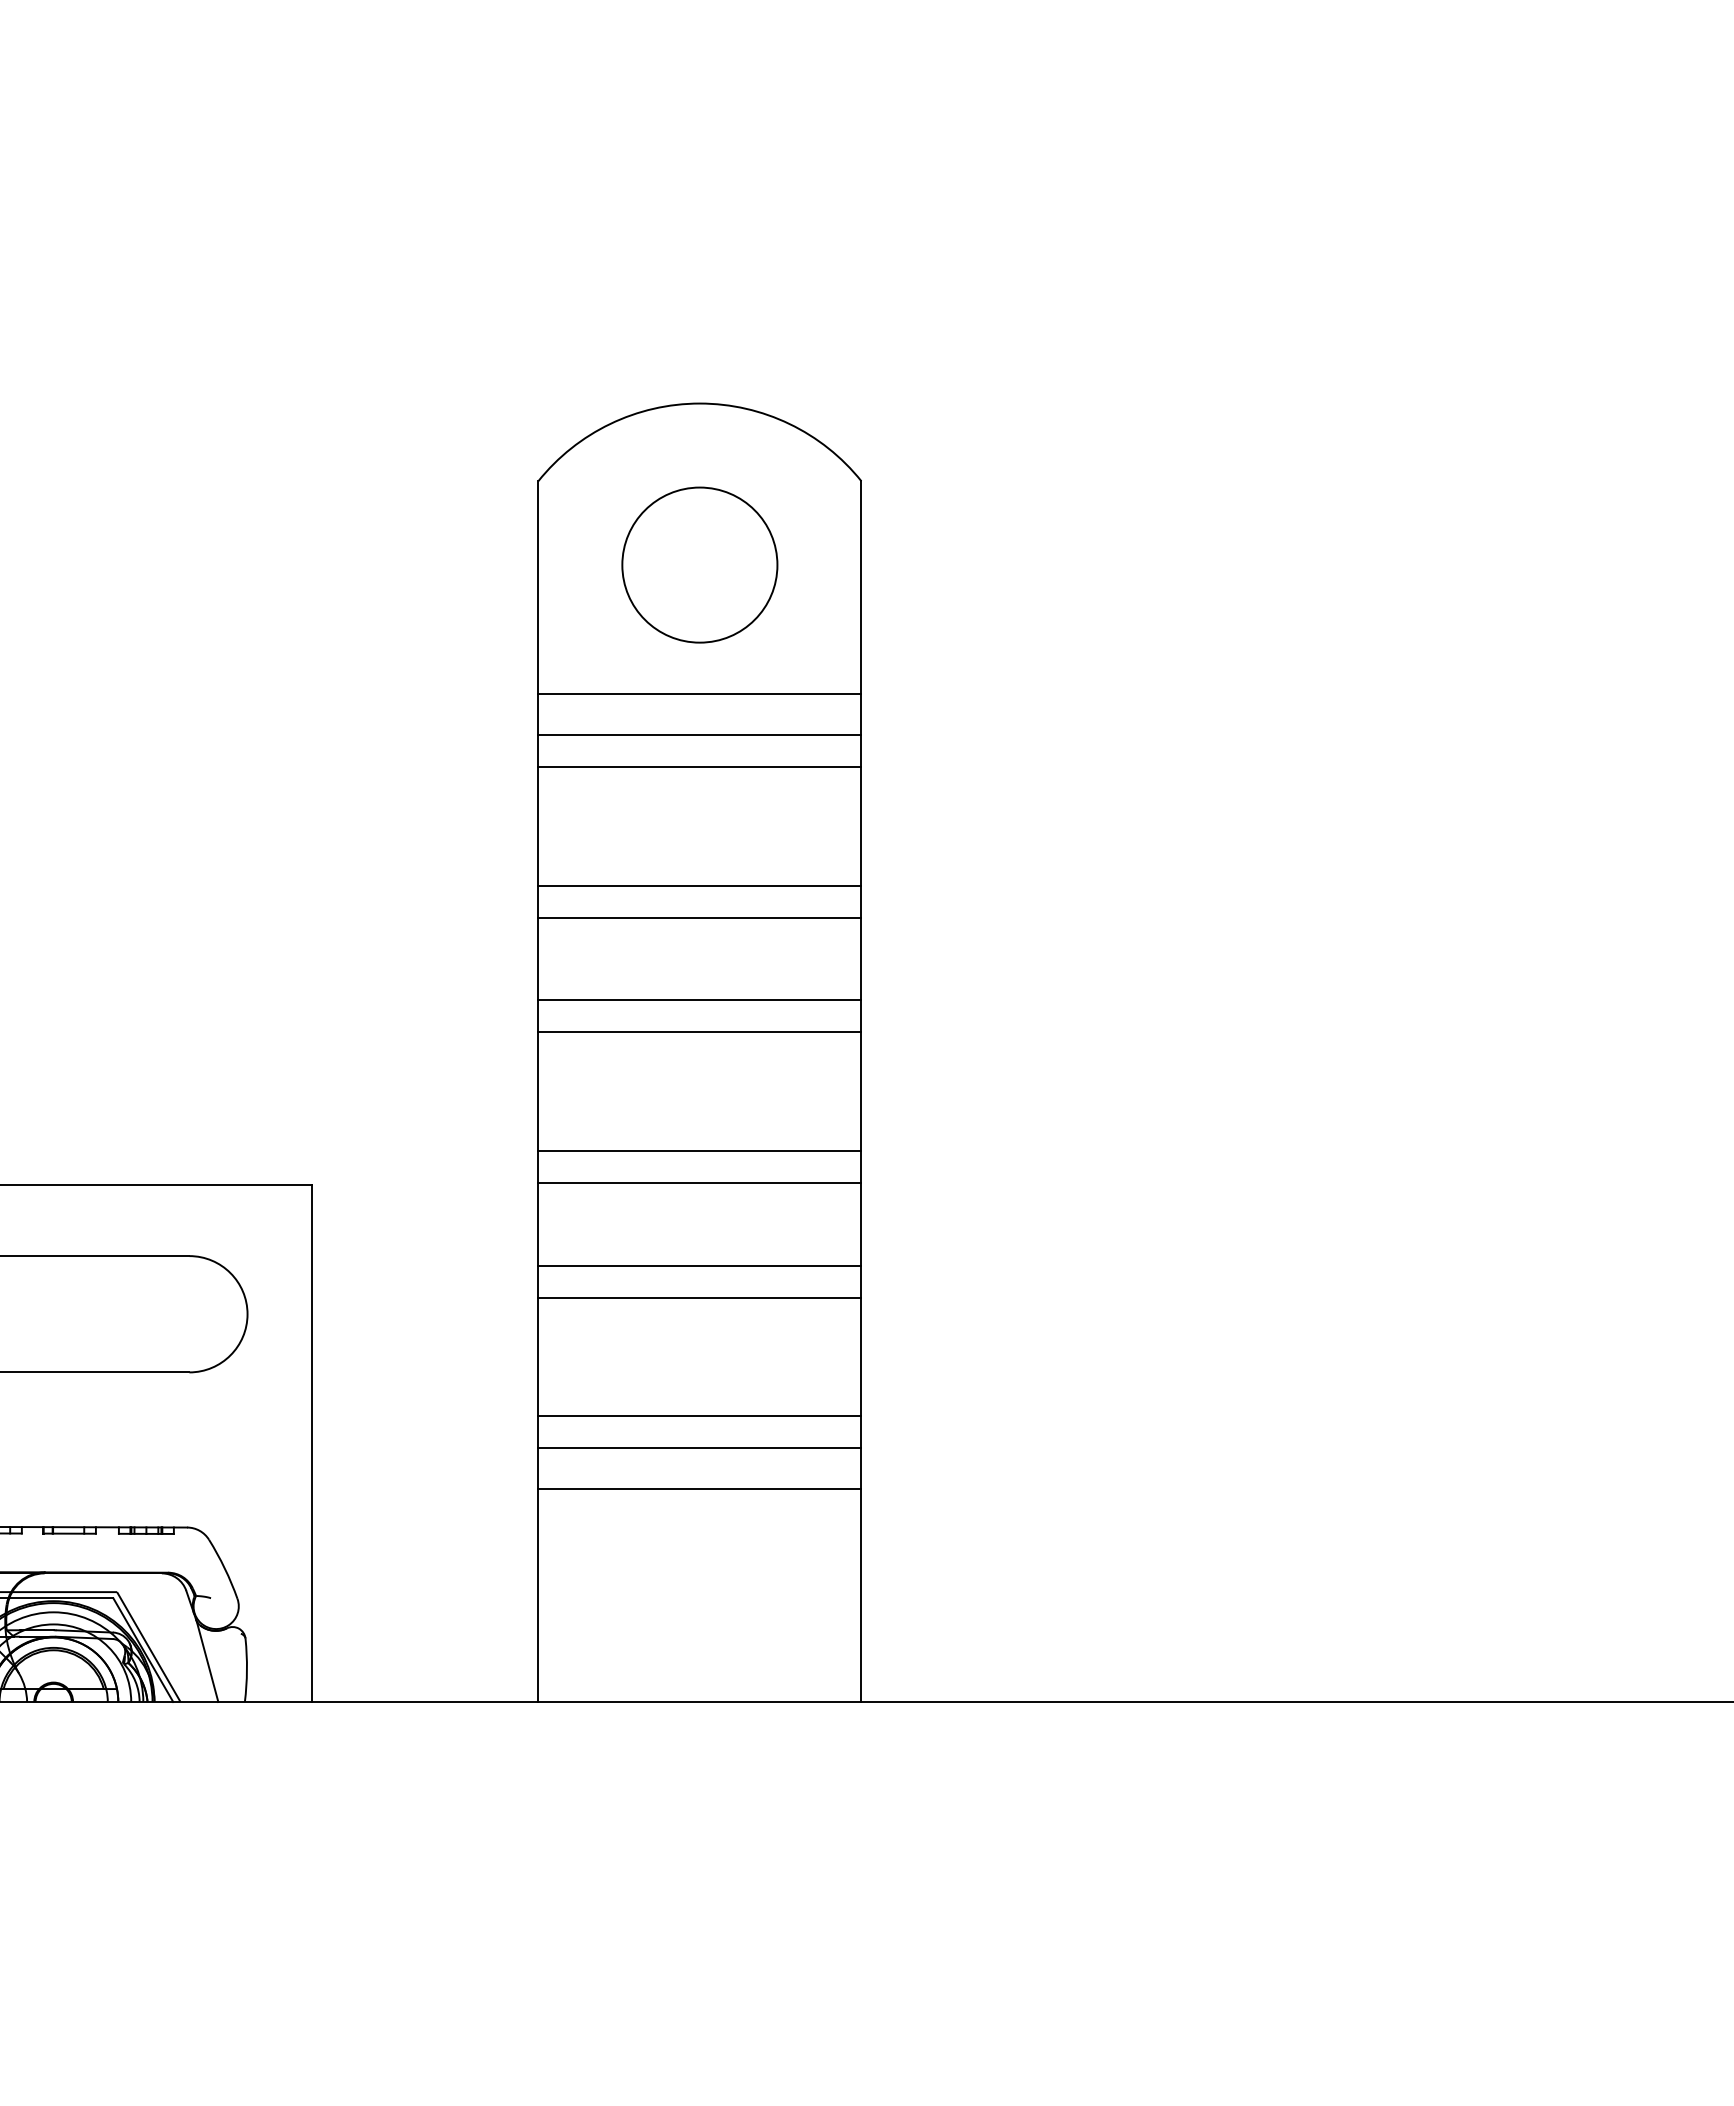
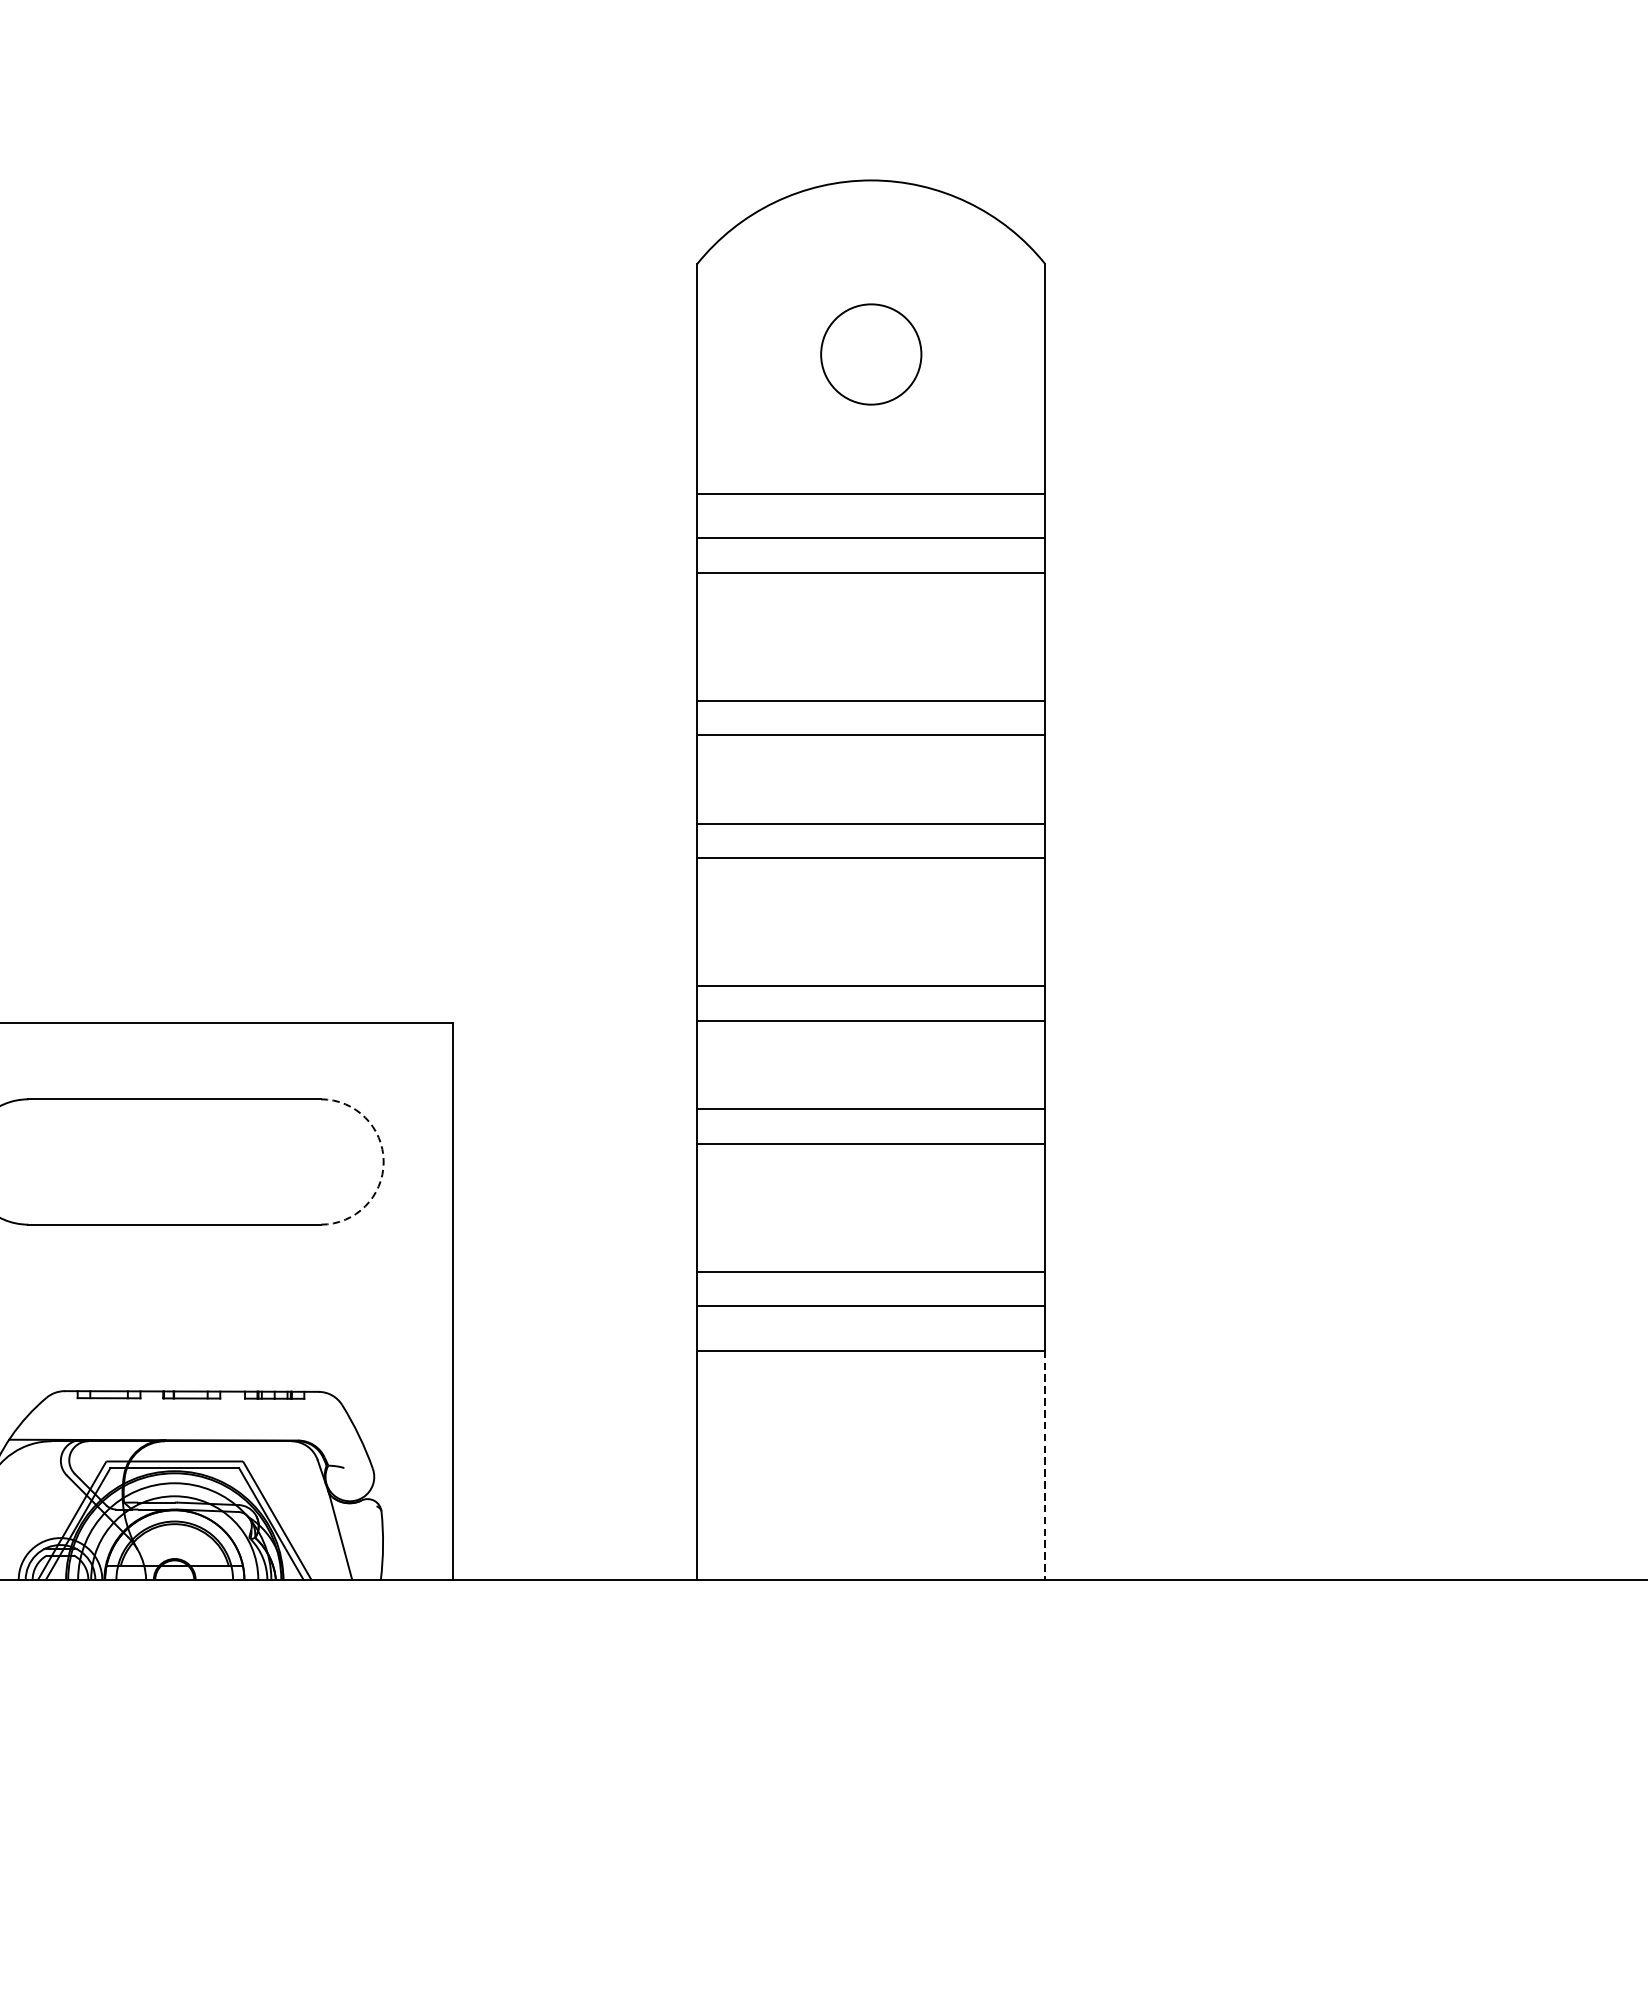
circle: (699, 564) -> (870, 353), size x0.6
arc: (247, 1314) -> (383, 1162), solid -> dashed
line: (861, 1596) -> (1045, 1466), solid -> dashed

